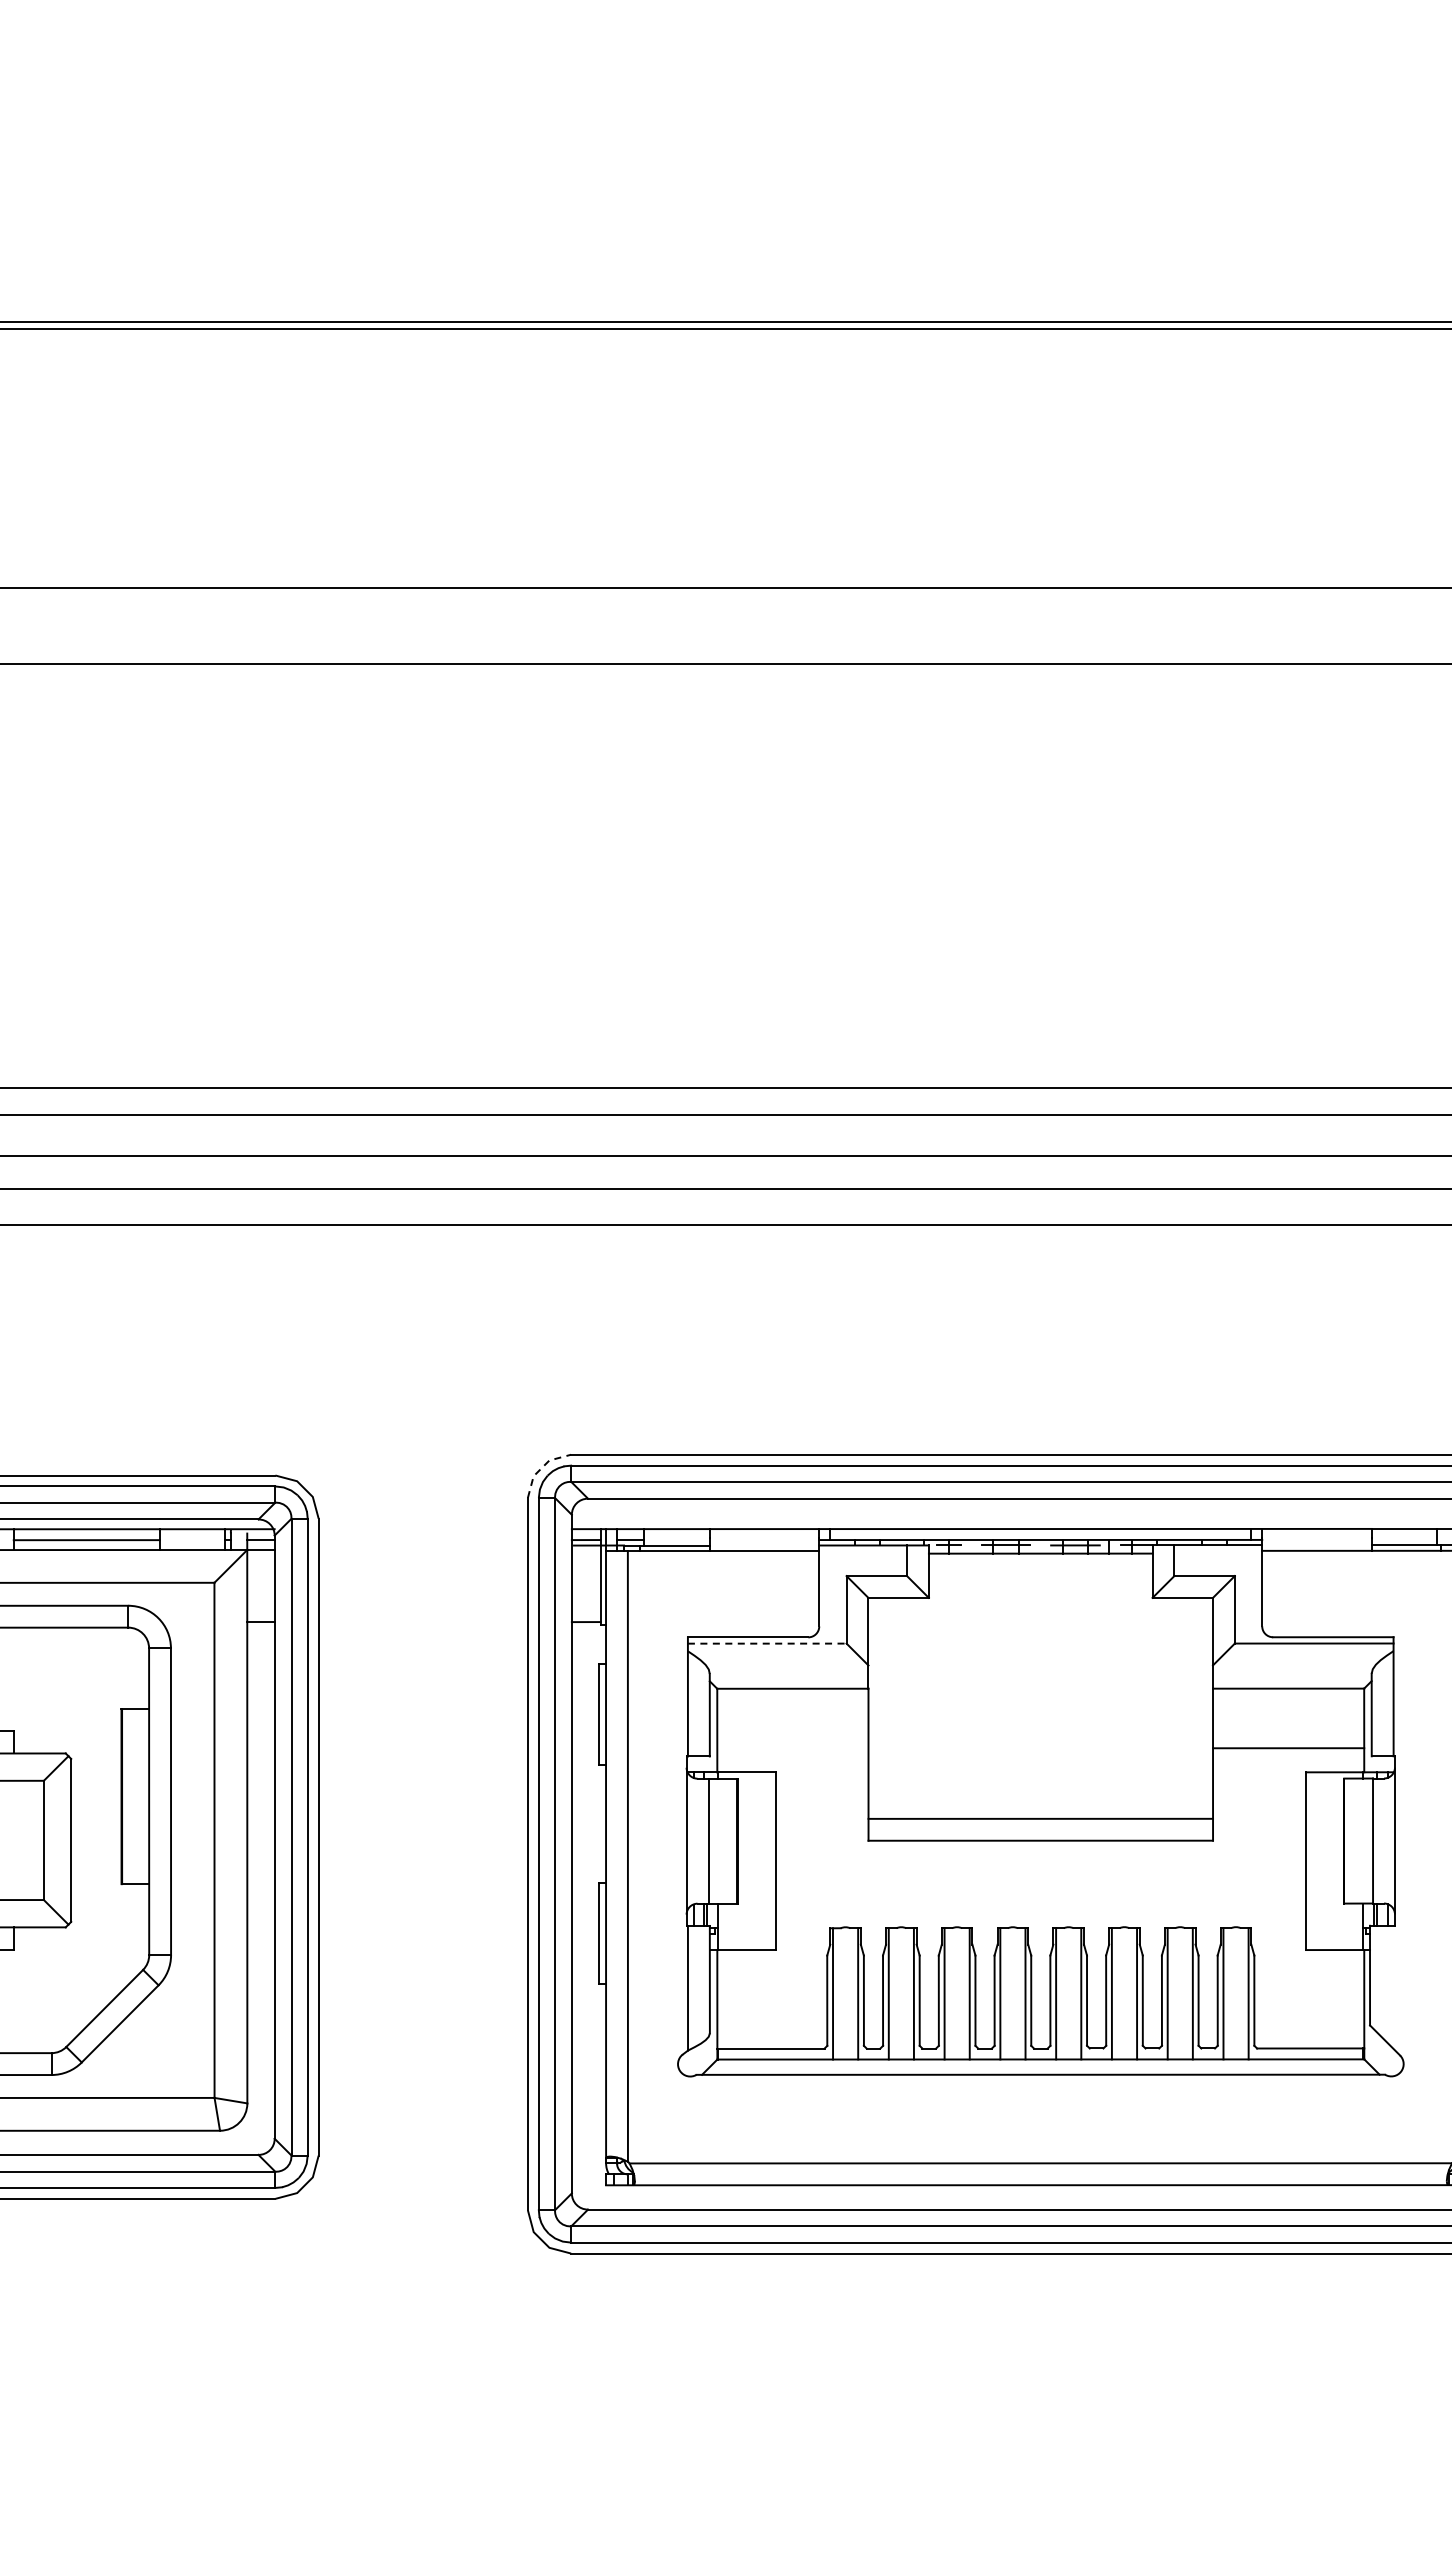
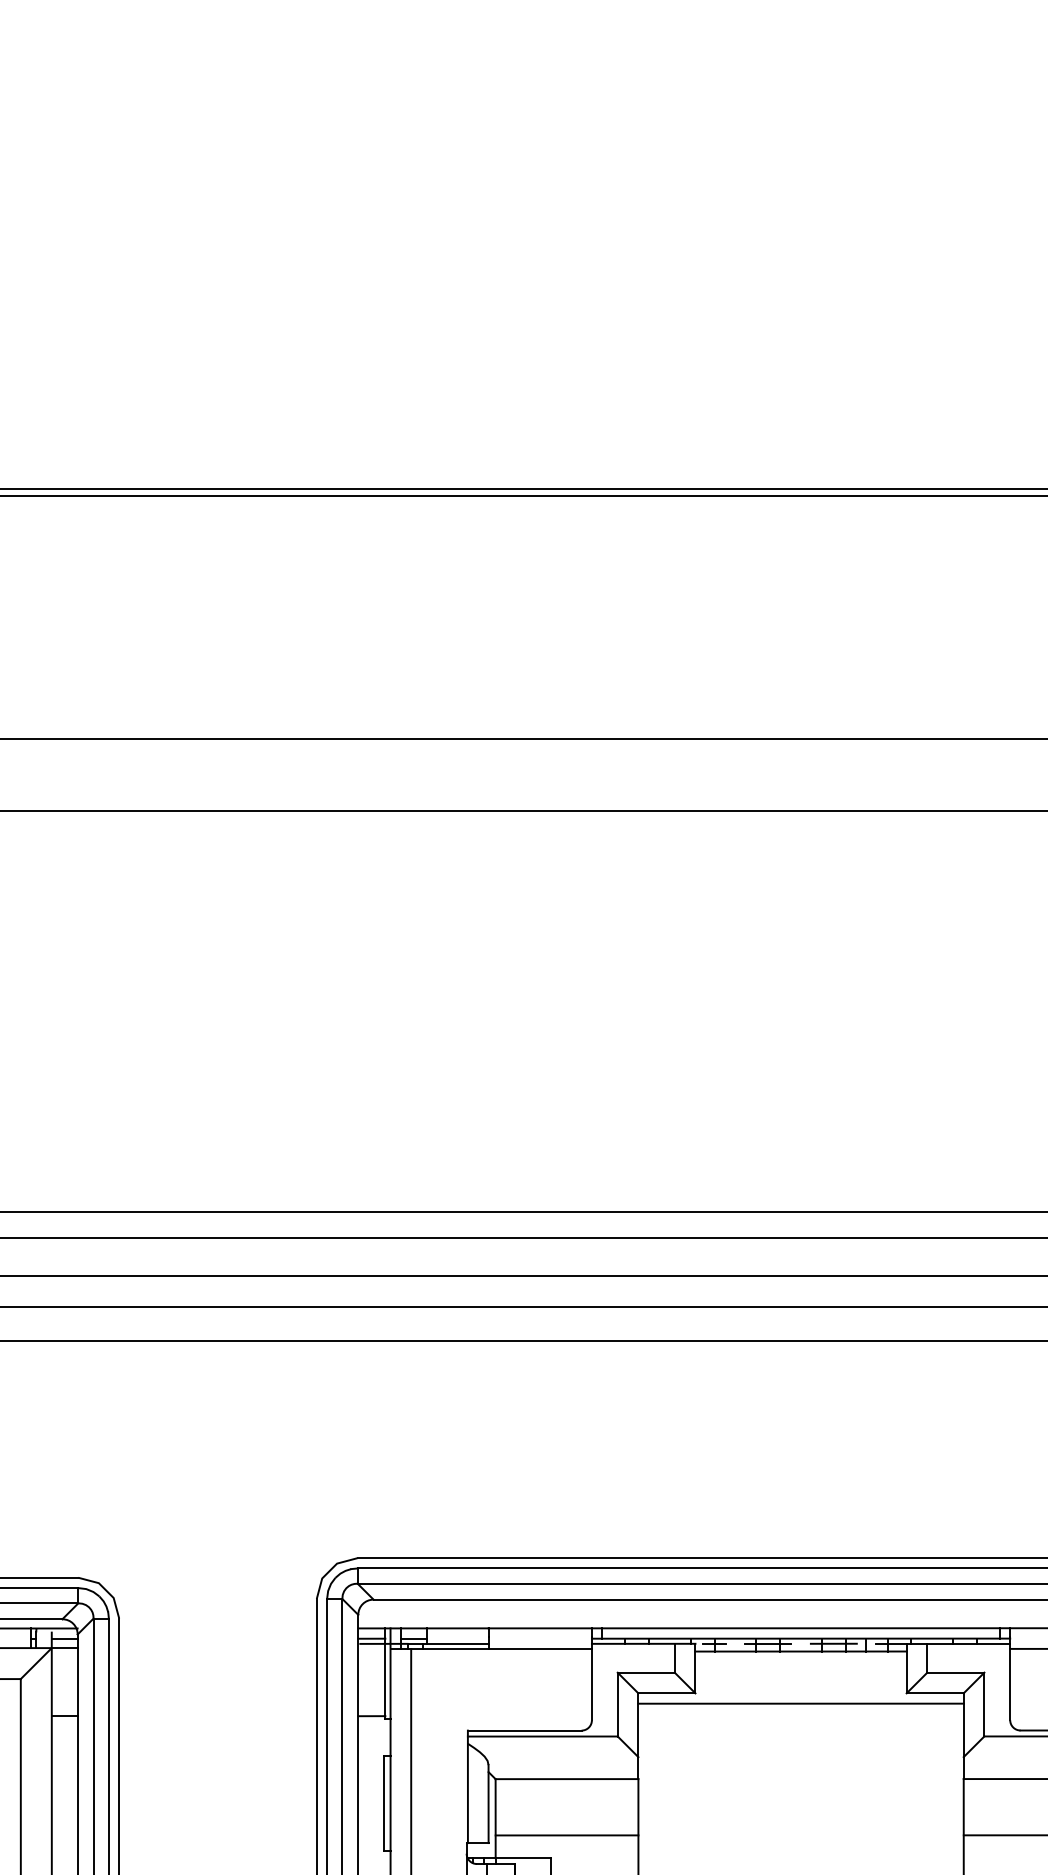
line: (541, 1468) -> (329, 1571), dashed -> solid
line: (1040, 1608) -> (800, 1703), added
line: (767, 1643) -> (543, 1736), dashed -> solid
line: (792, 1748) -> (566, 1835), added

